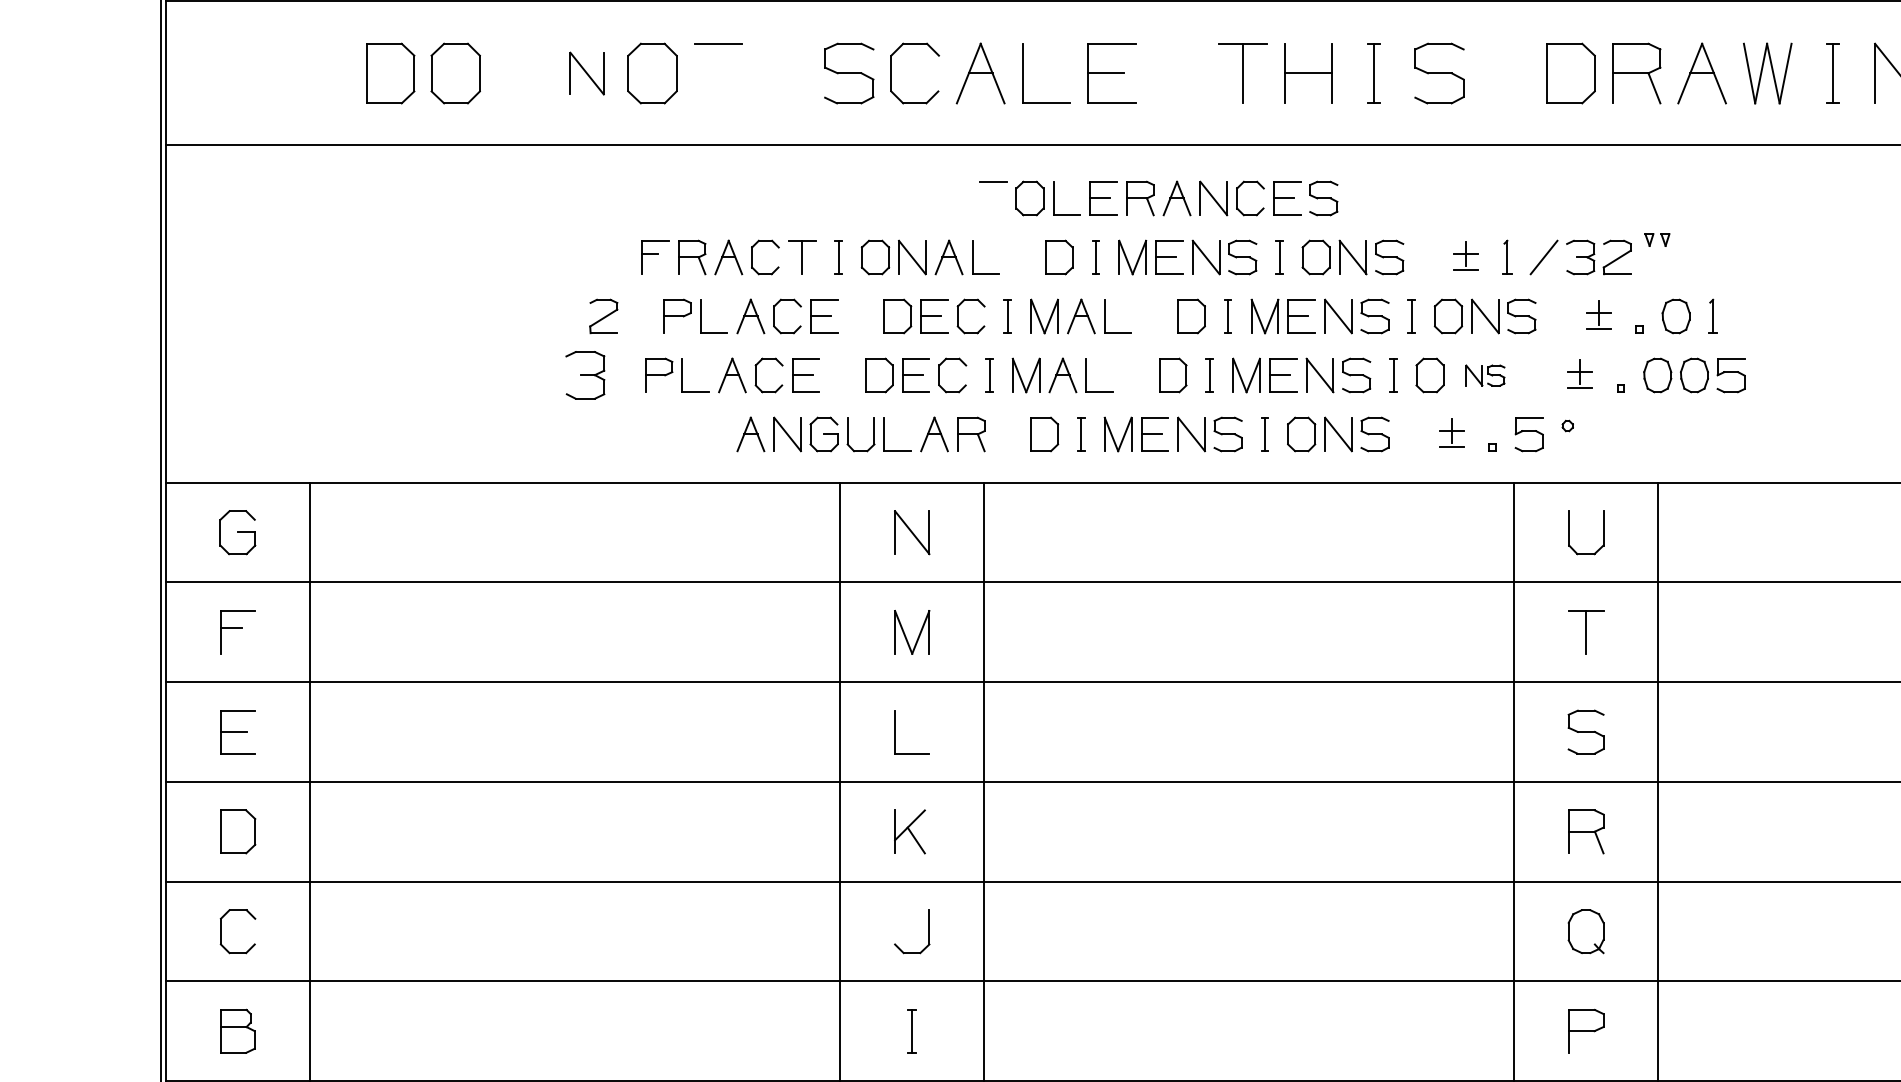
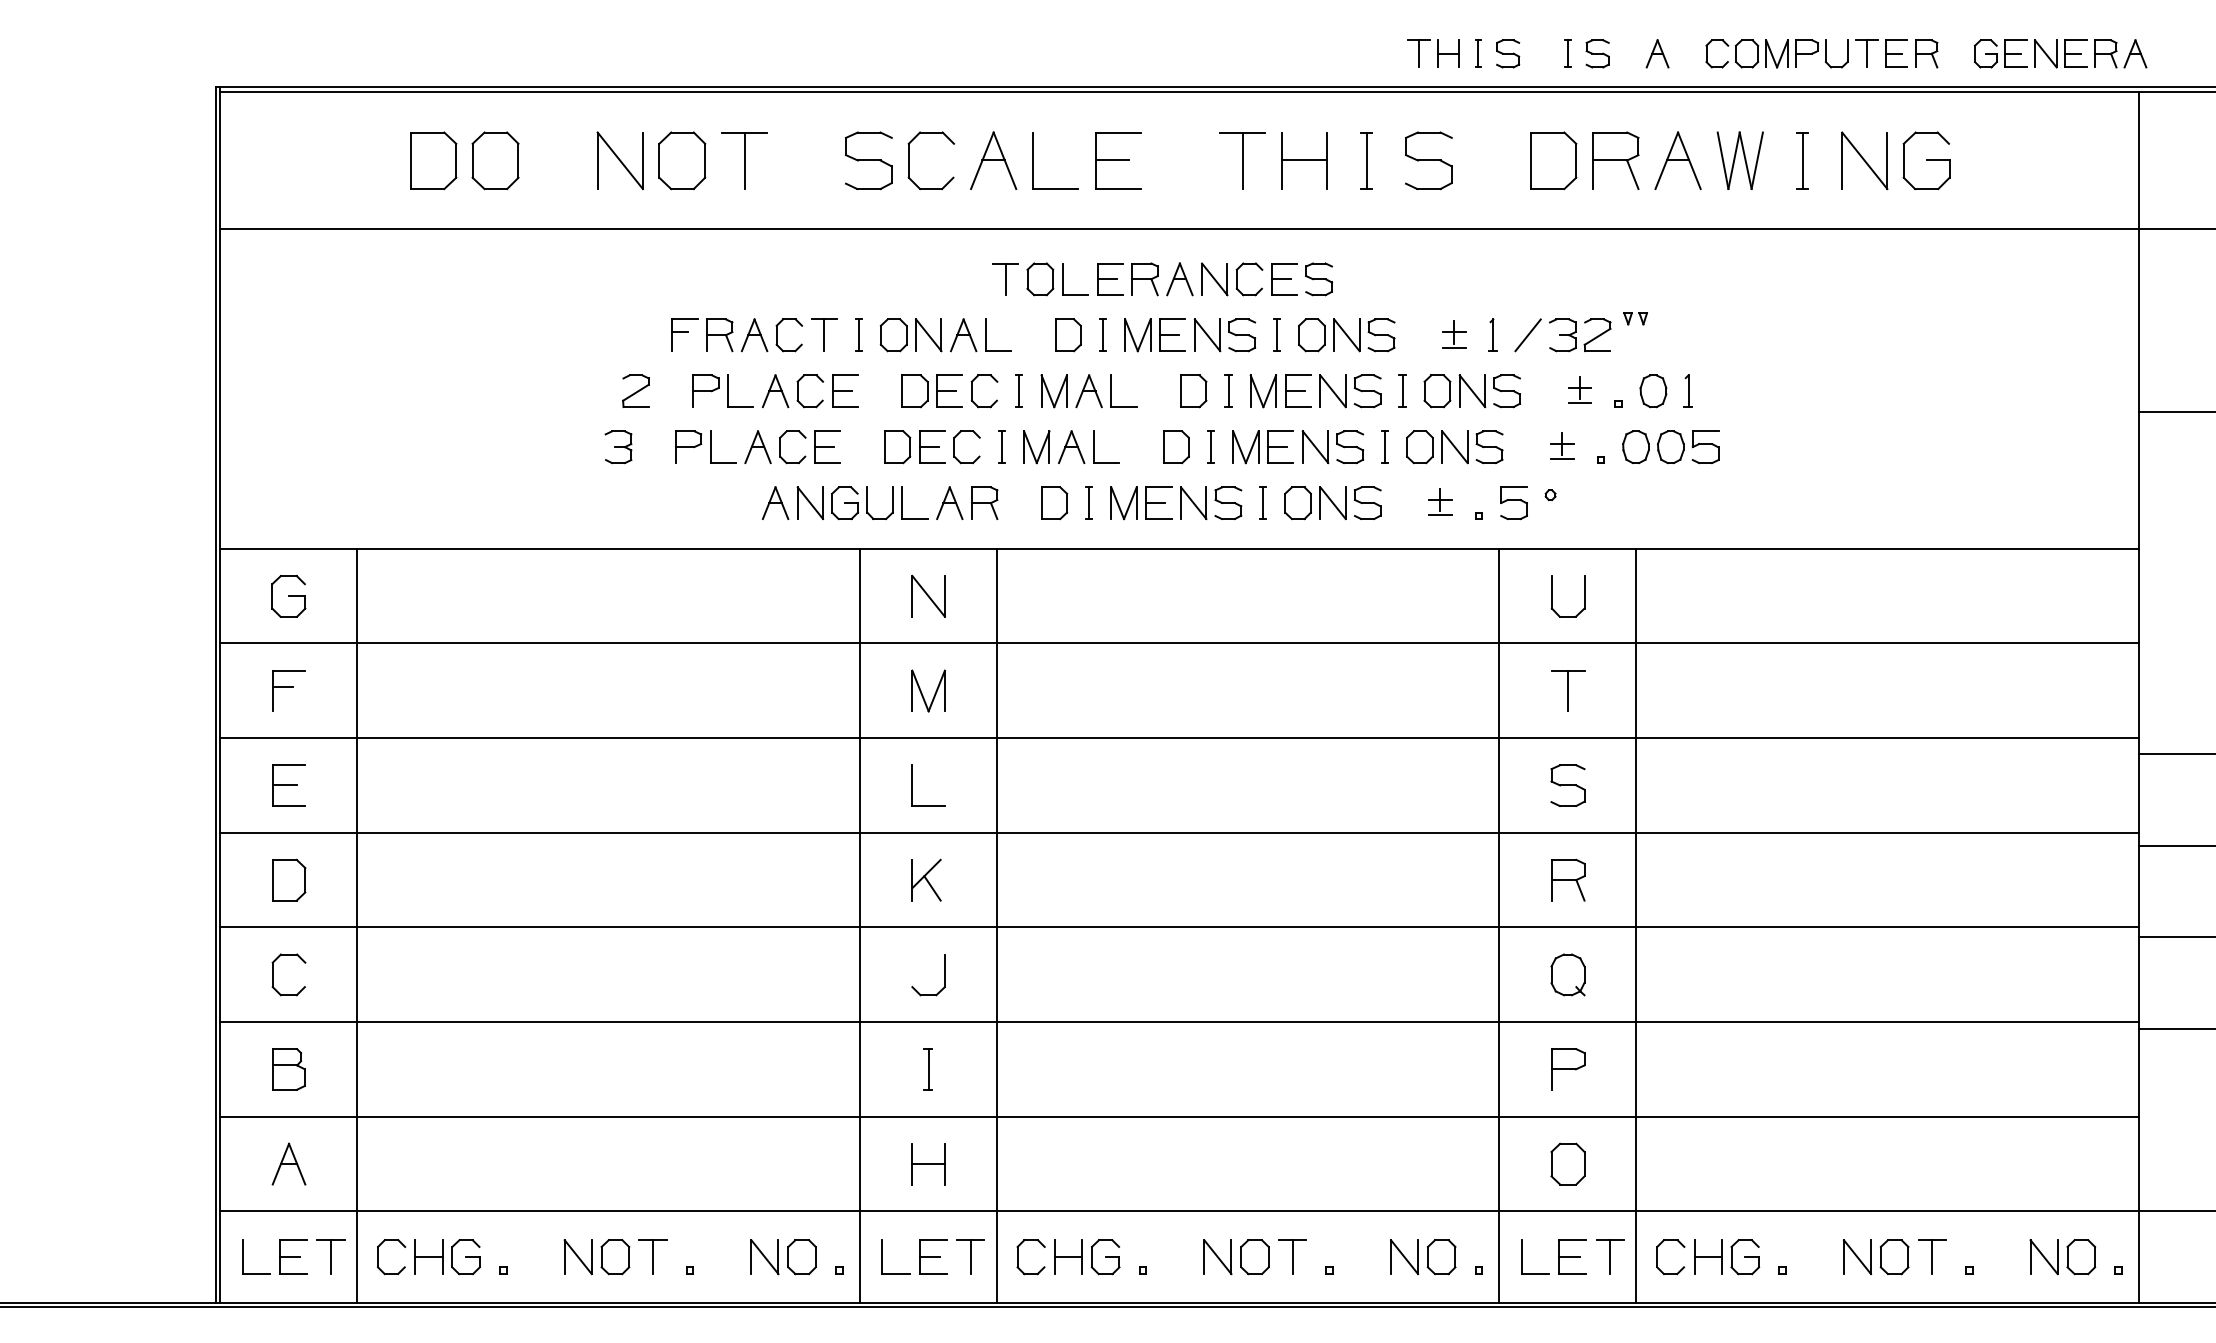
part: (586, 73) -> (619, 160), size x1.43
line: (718, 73) -> (744, 160), added
line: (993, 198) -> (1005, 279), added
part: (585, 375) -> (618, 447), size x0.71
part: (1485, 375) -> (1472, 447), size x1.67

